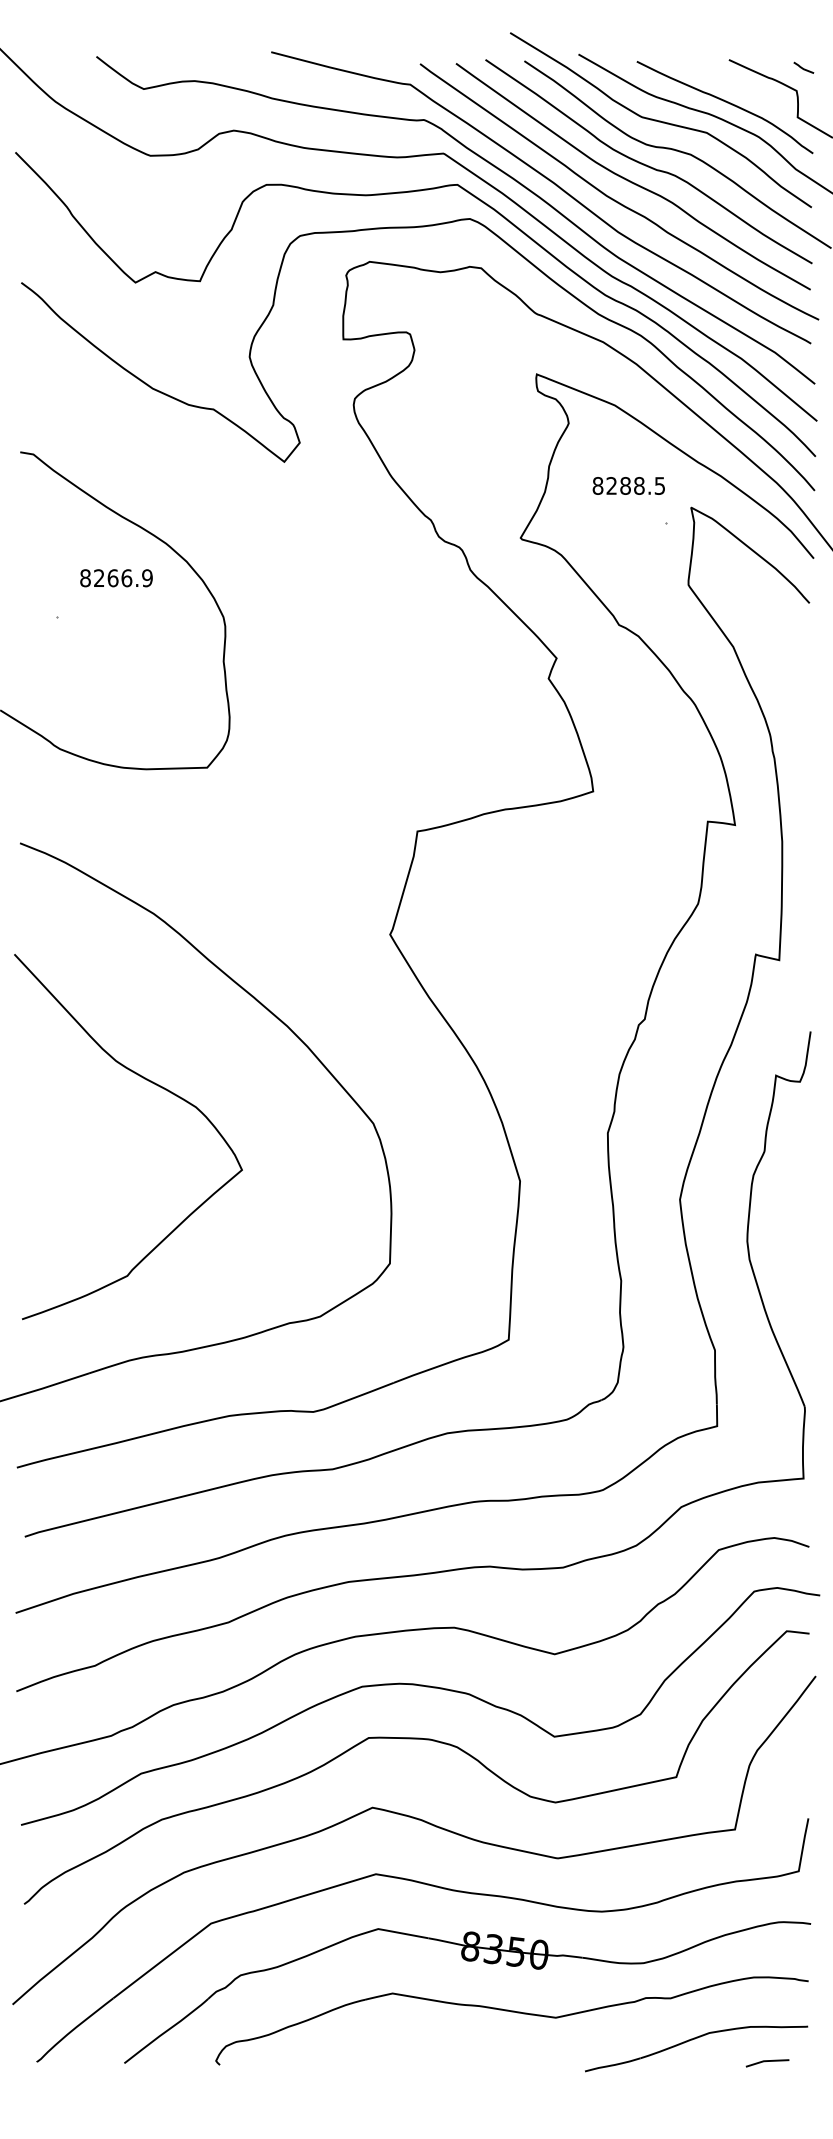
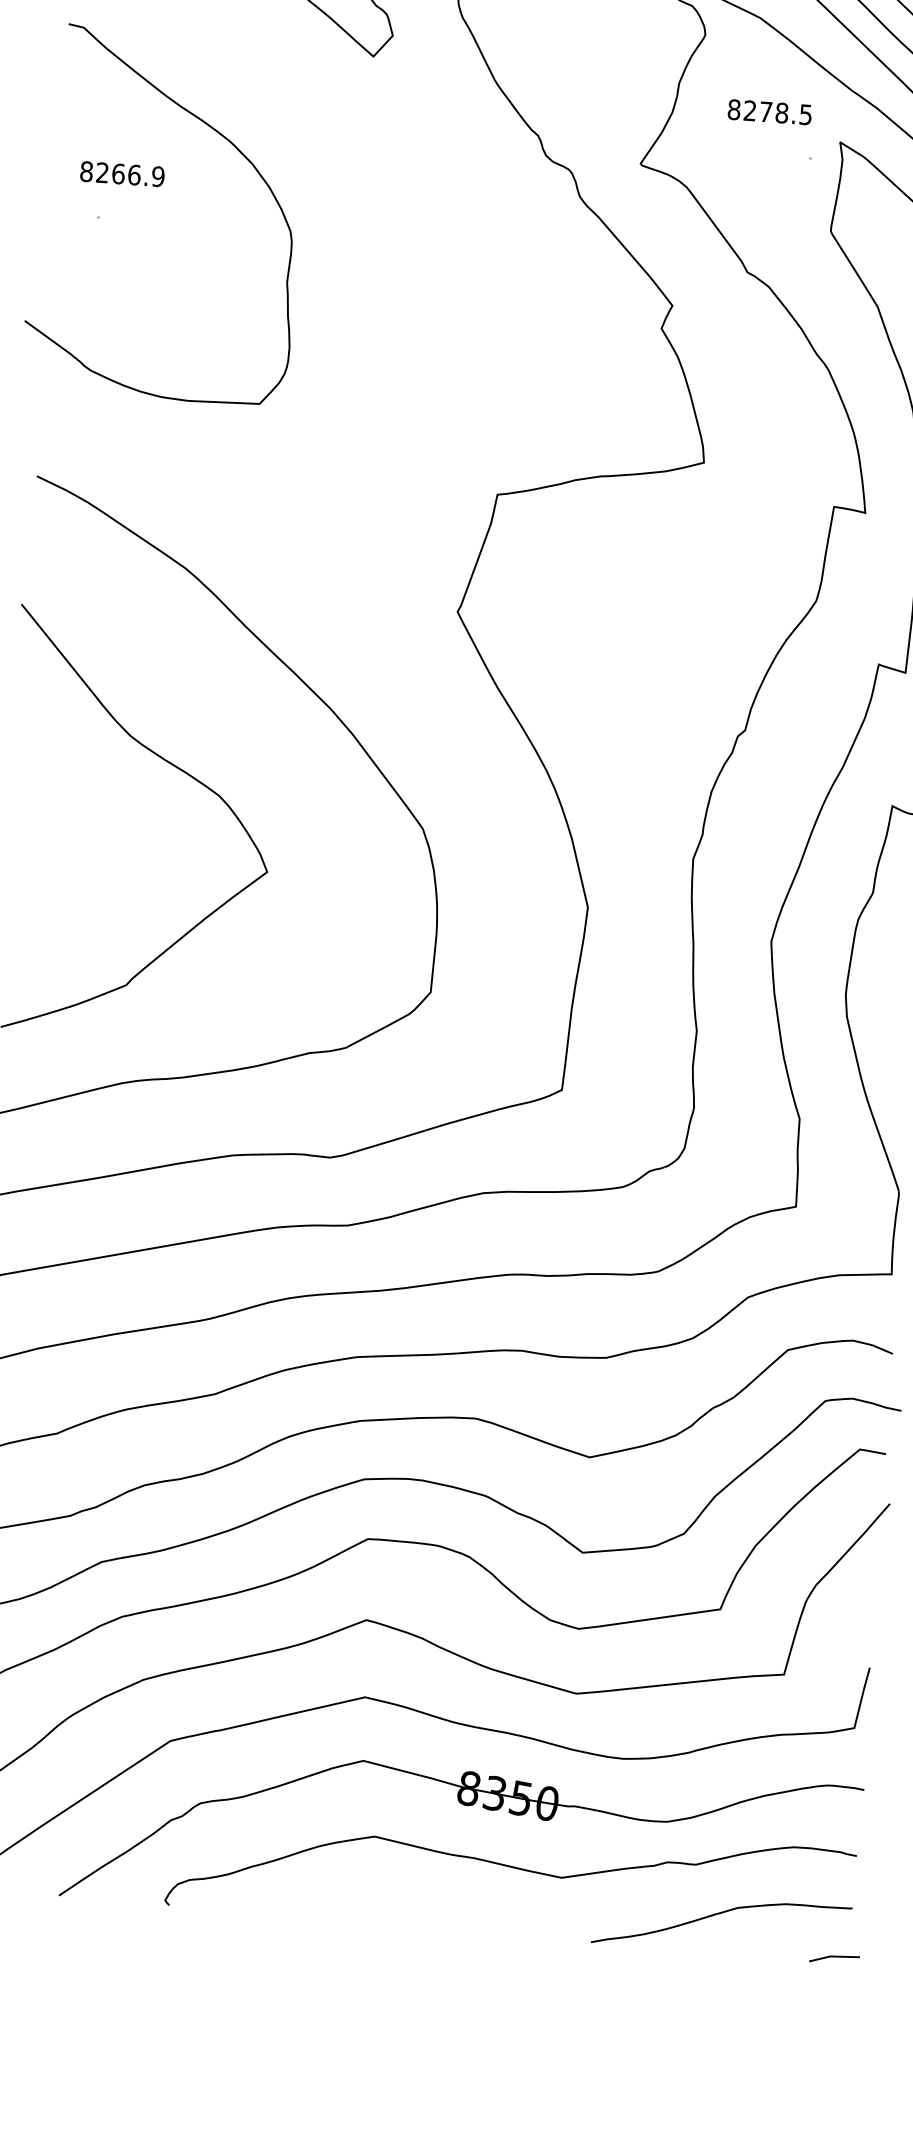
text: (625, 485) -> (766, 111), 8288.5 -> 8278.5
text: (116, 578) -> (122, 174), moved
curve: (767, 2061) -> (834, 1957), moved

